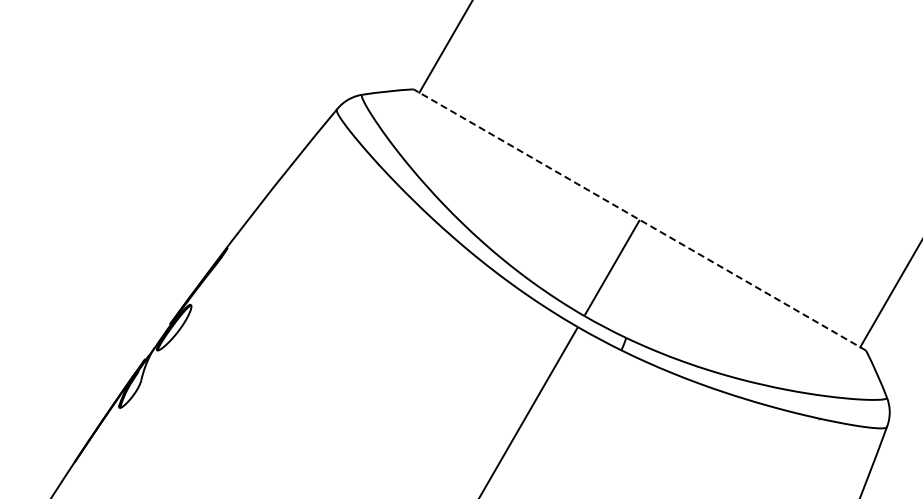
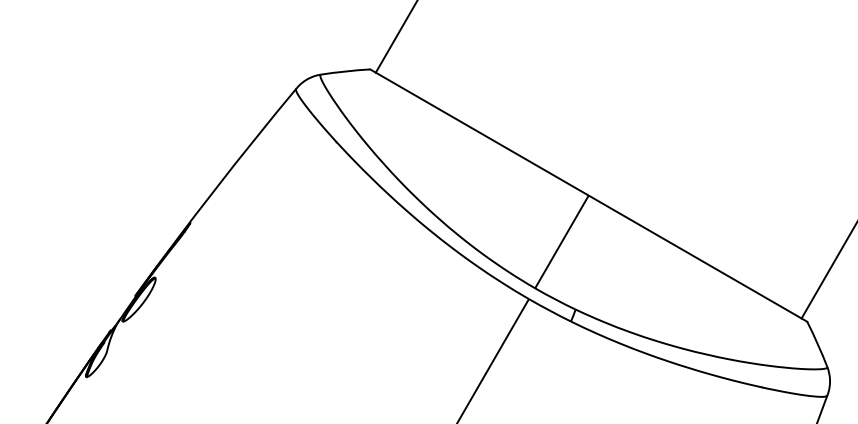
line: (639, 219) -> (588, 195), dashed -> solid

